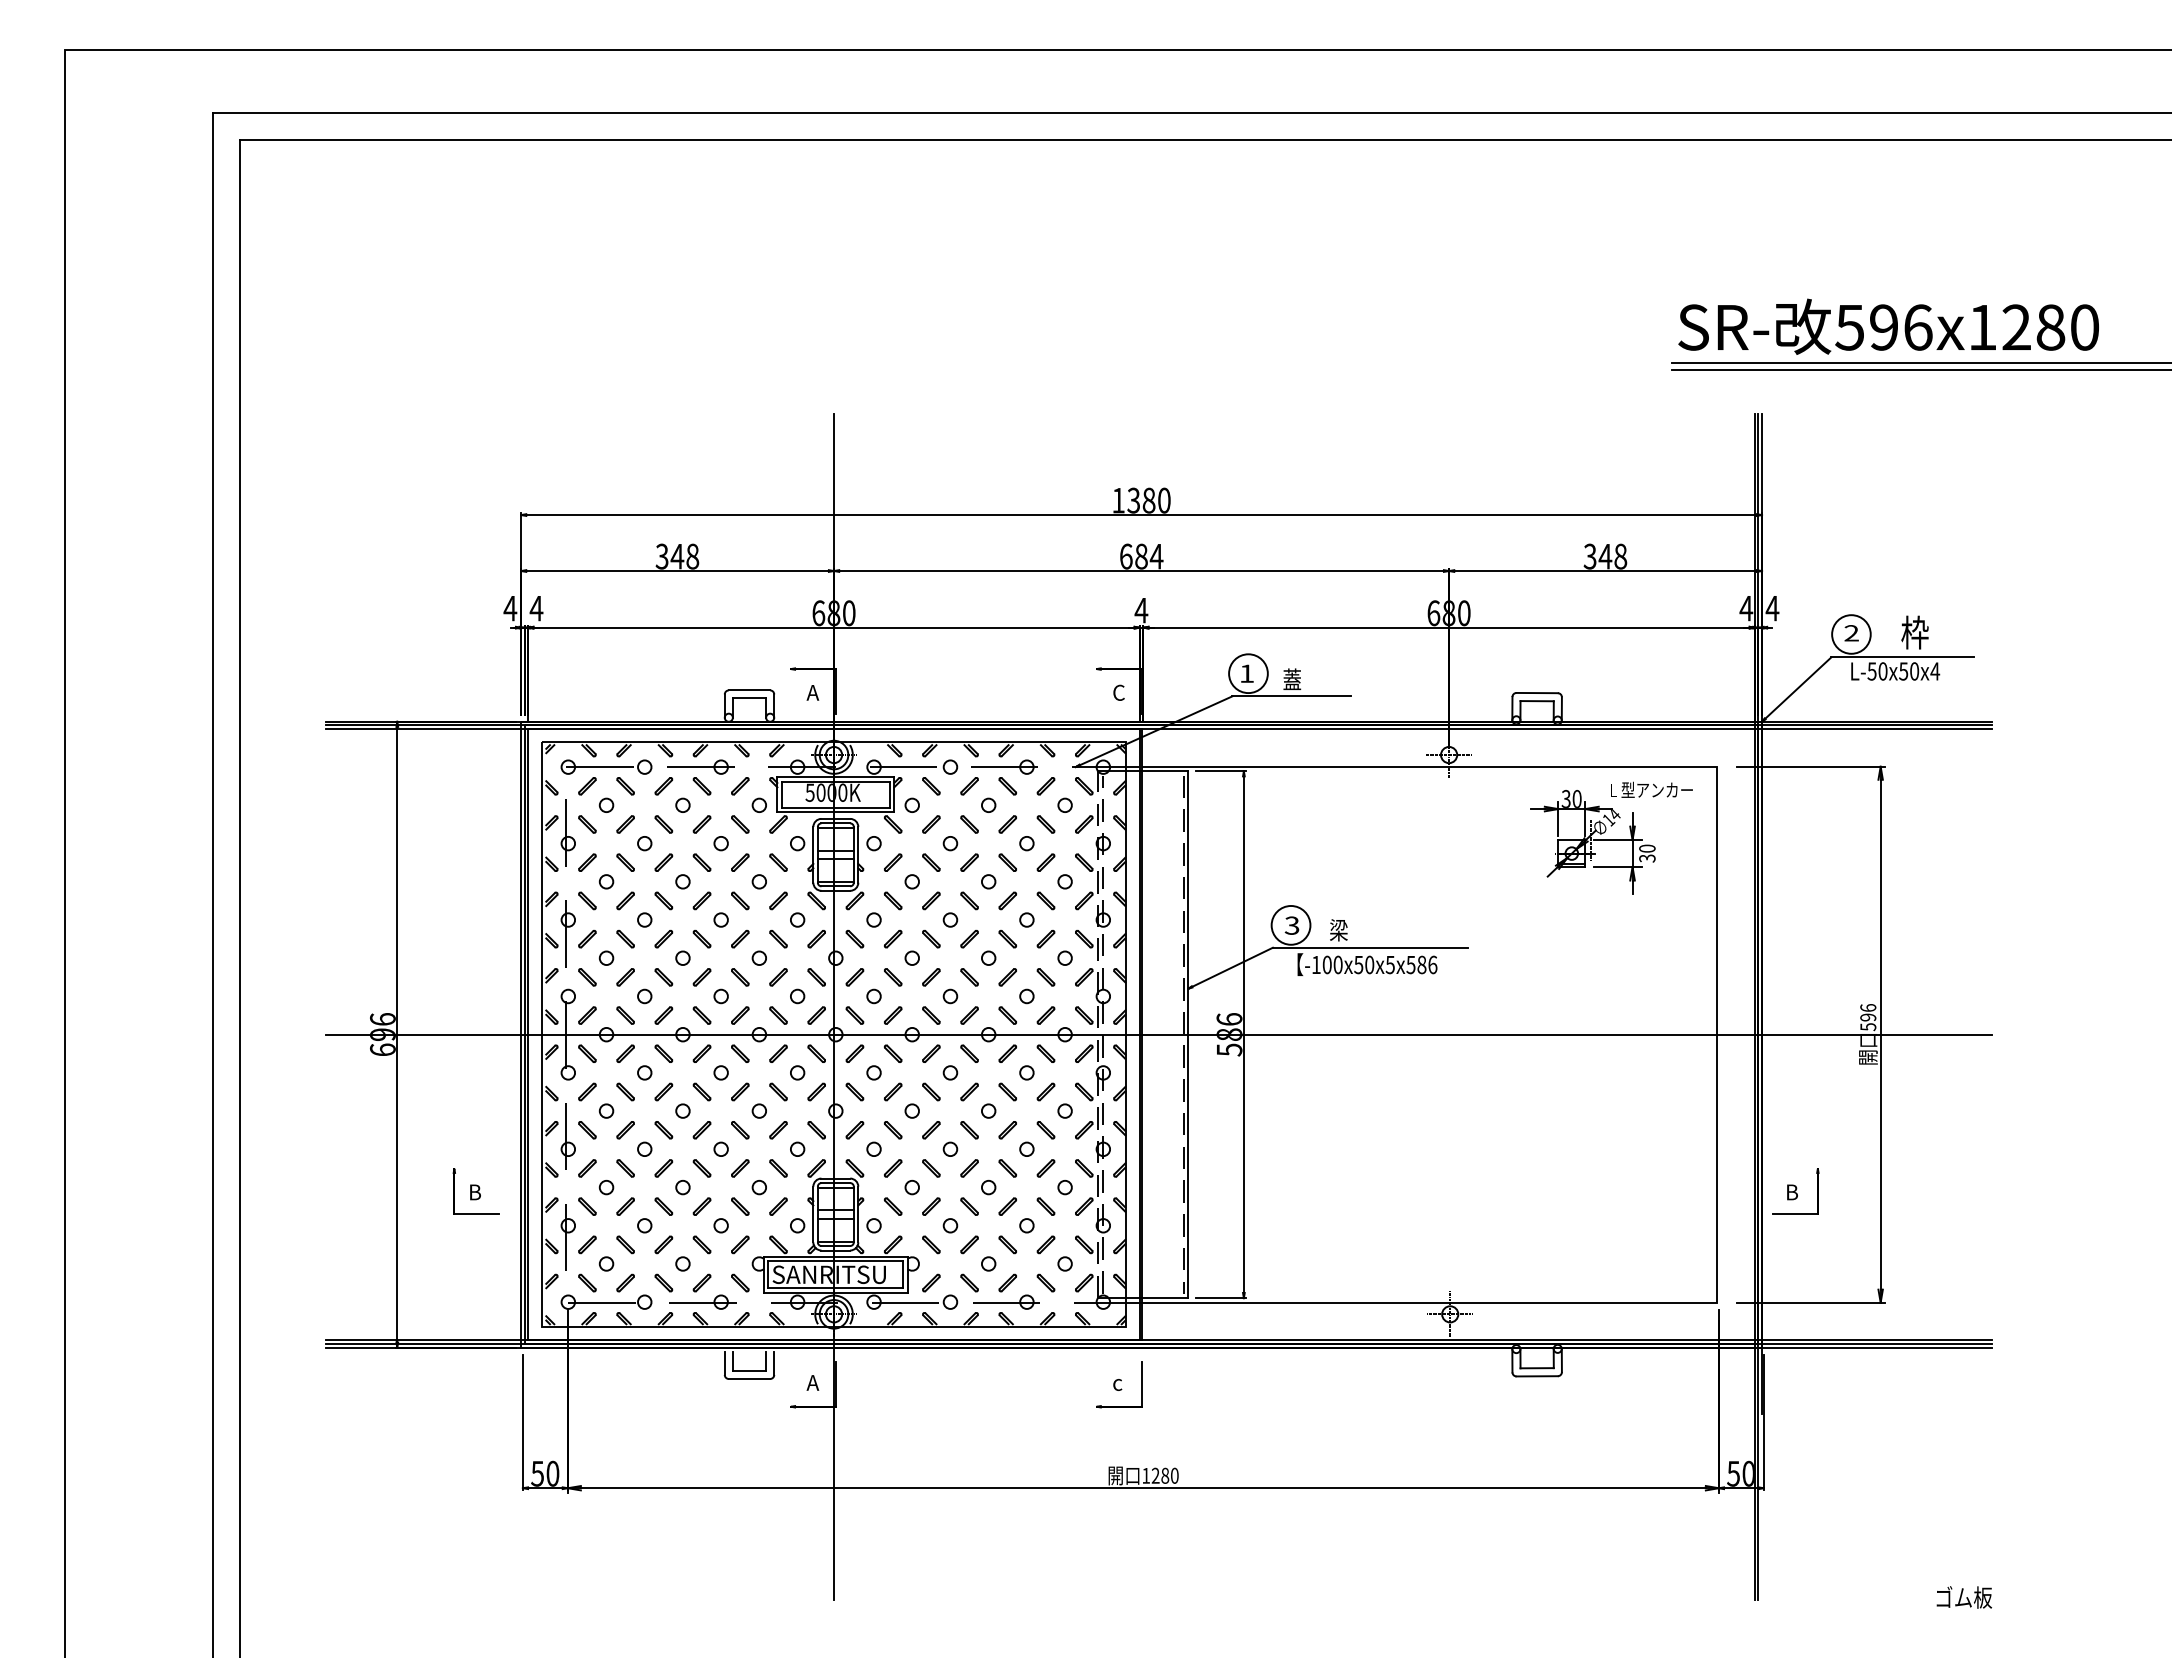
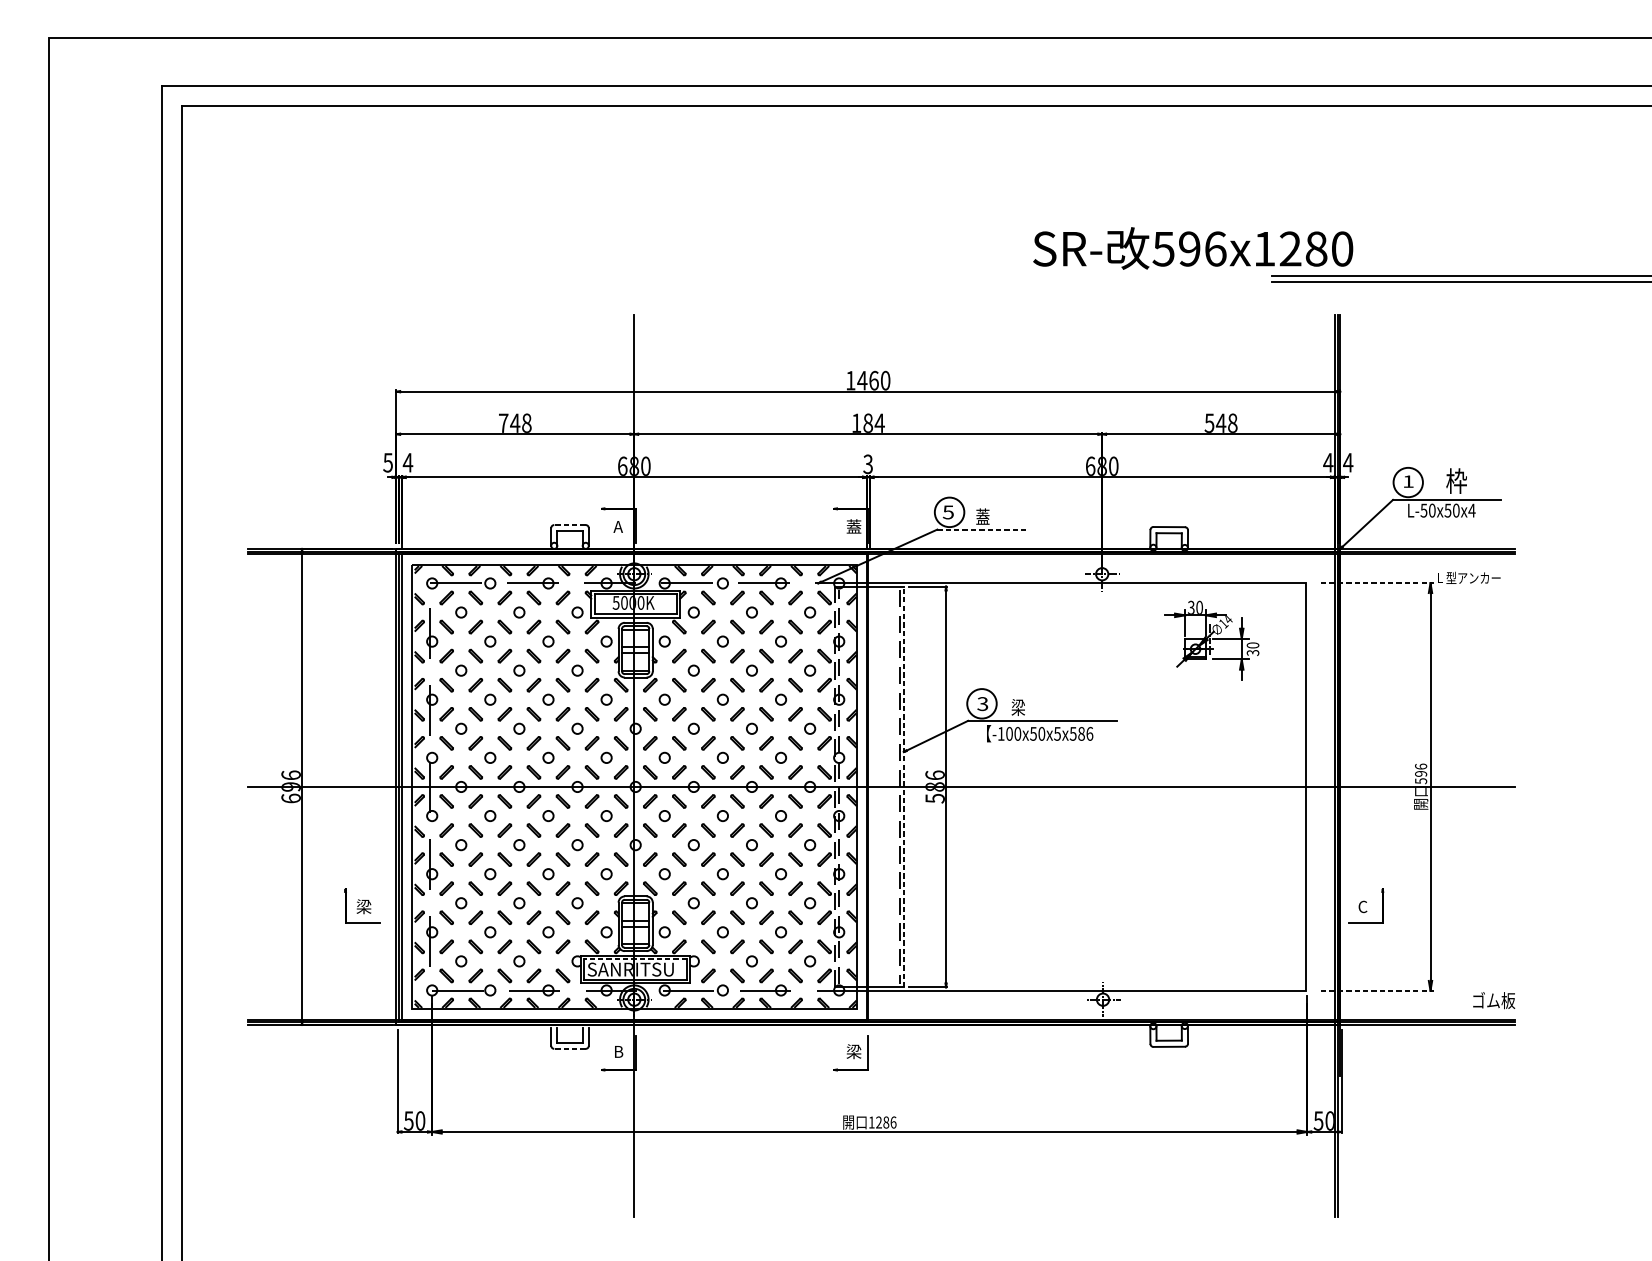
text: (1888, 326) -> (1193, 248), moved
text: (1140, 500) -> (867, 380), 1380 -> 1460
text: (1590, 555) -> (1209, 422), 348 -> 548
text: (661, 556) -> (503, 423), 348 -> 748
text: (1126, 556) -> (856, 423), 684 -> 184
text: (510, 608) -> (388, 462), 4 -> 5
text: (1141, 610) -> (868, 464), 4 -> 3
text: (1851, 633) -> (1408, 481), 2 -> 1
text: (1246, 673) -> (948, 512), 1 -> 5
line: (749, 690) -> (570, 525), solid -> dashed
text: (1122, 691) -> (853, 525), C -> 蓋
line: (1292, 696) -> (983, 529), solid -> dashed
line: (1811, 766) -> (1377, 582), solid -> dashed
text: (1651, 789) -> (1469, 577), moved
line: (1188, 1034) -> (903, 786), solid -> dashed
text: (478, 1191) -> (363, 906), B -> 梁
text: (1791, 1192) -> (1362, 907), B -> C
line: (835, 1261) -> (635, 959), solid -> dashed
line: (1811, 1302) -> (1377, 990), solid -> dashed
line: (749, 1379) -> (570, 1049), solid -> dashed
text: (812, 1382) -> (617, 1051), A -> B
text: (1122, 1382) -> (853, 1051), c -> 梁
text: (1174, 1475) -> (893, 1122), 1280 -> 1286
text: (1963, 1597) -> (1493, 1000), moved

